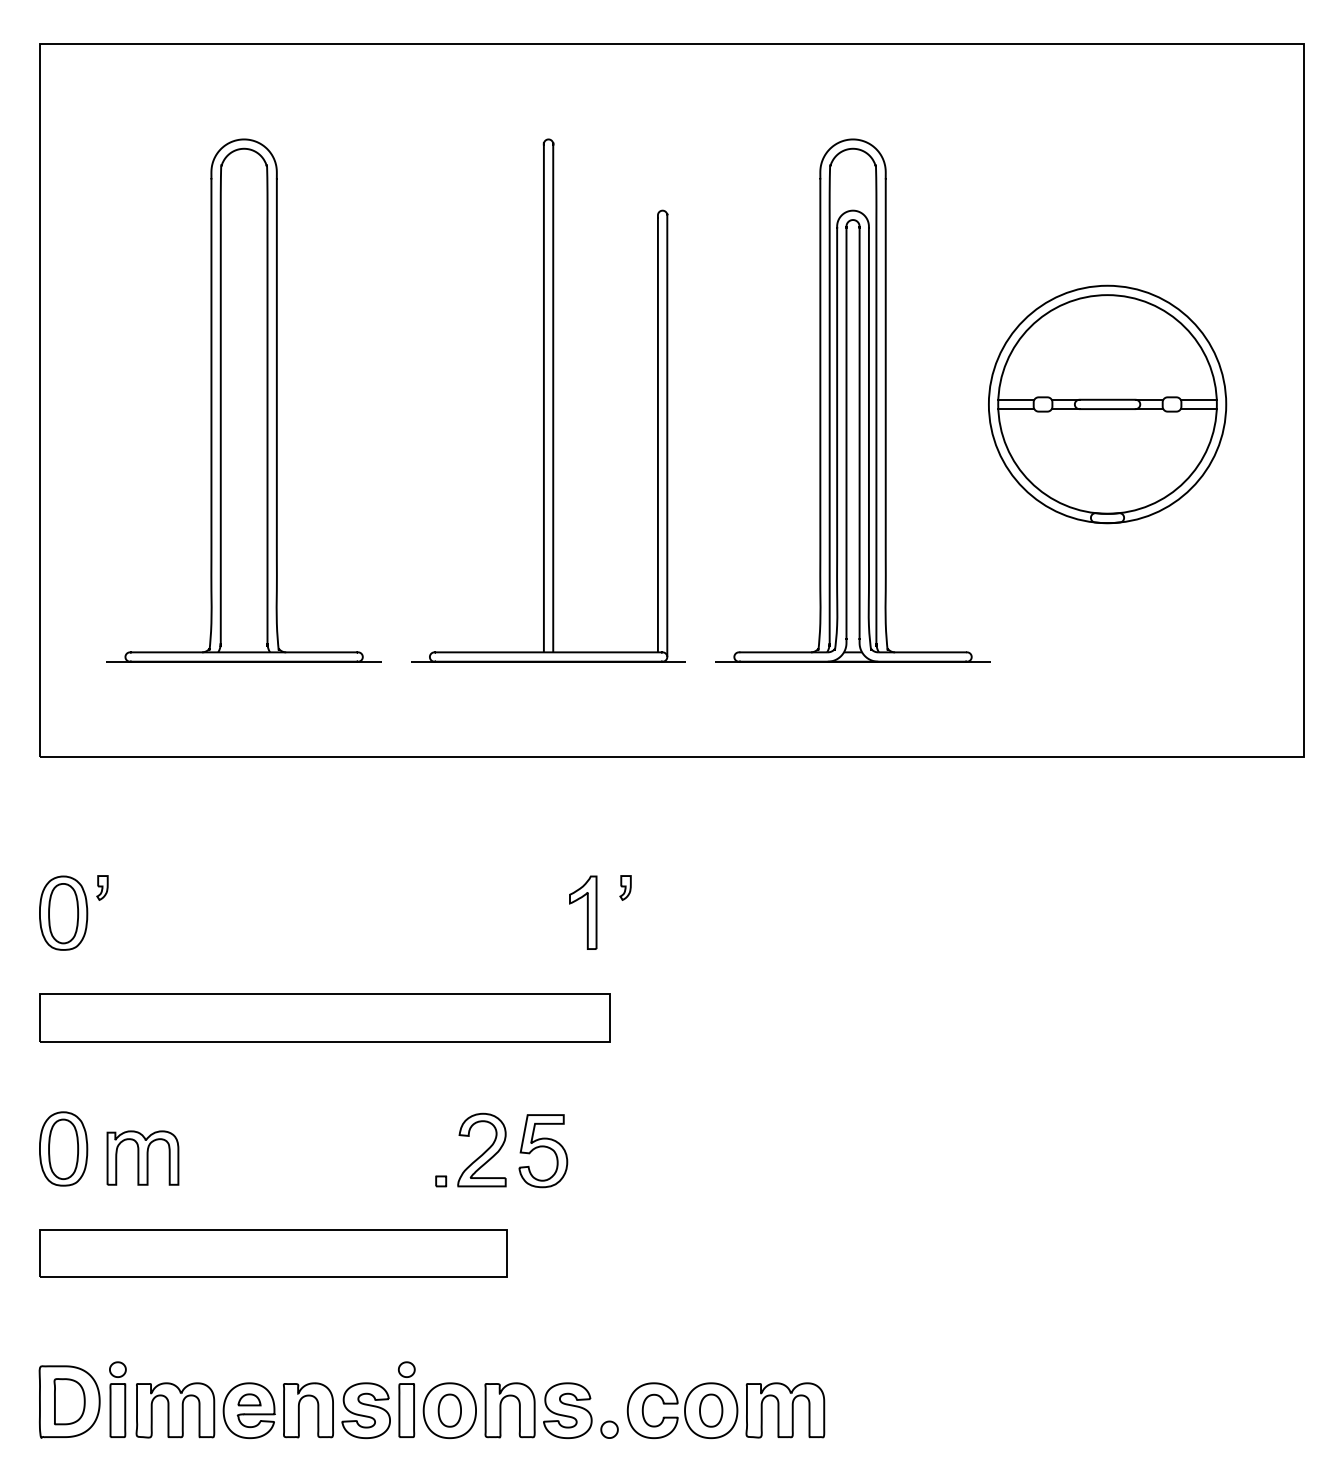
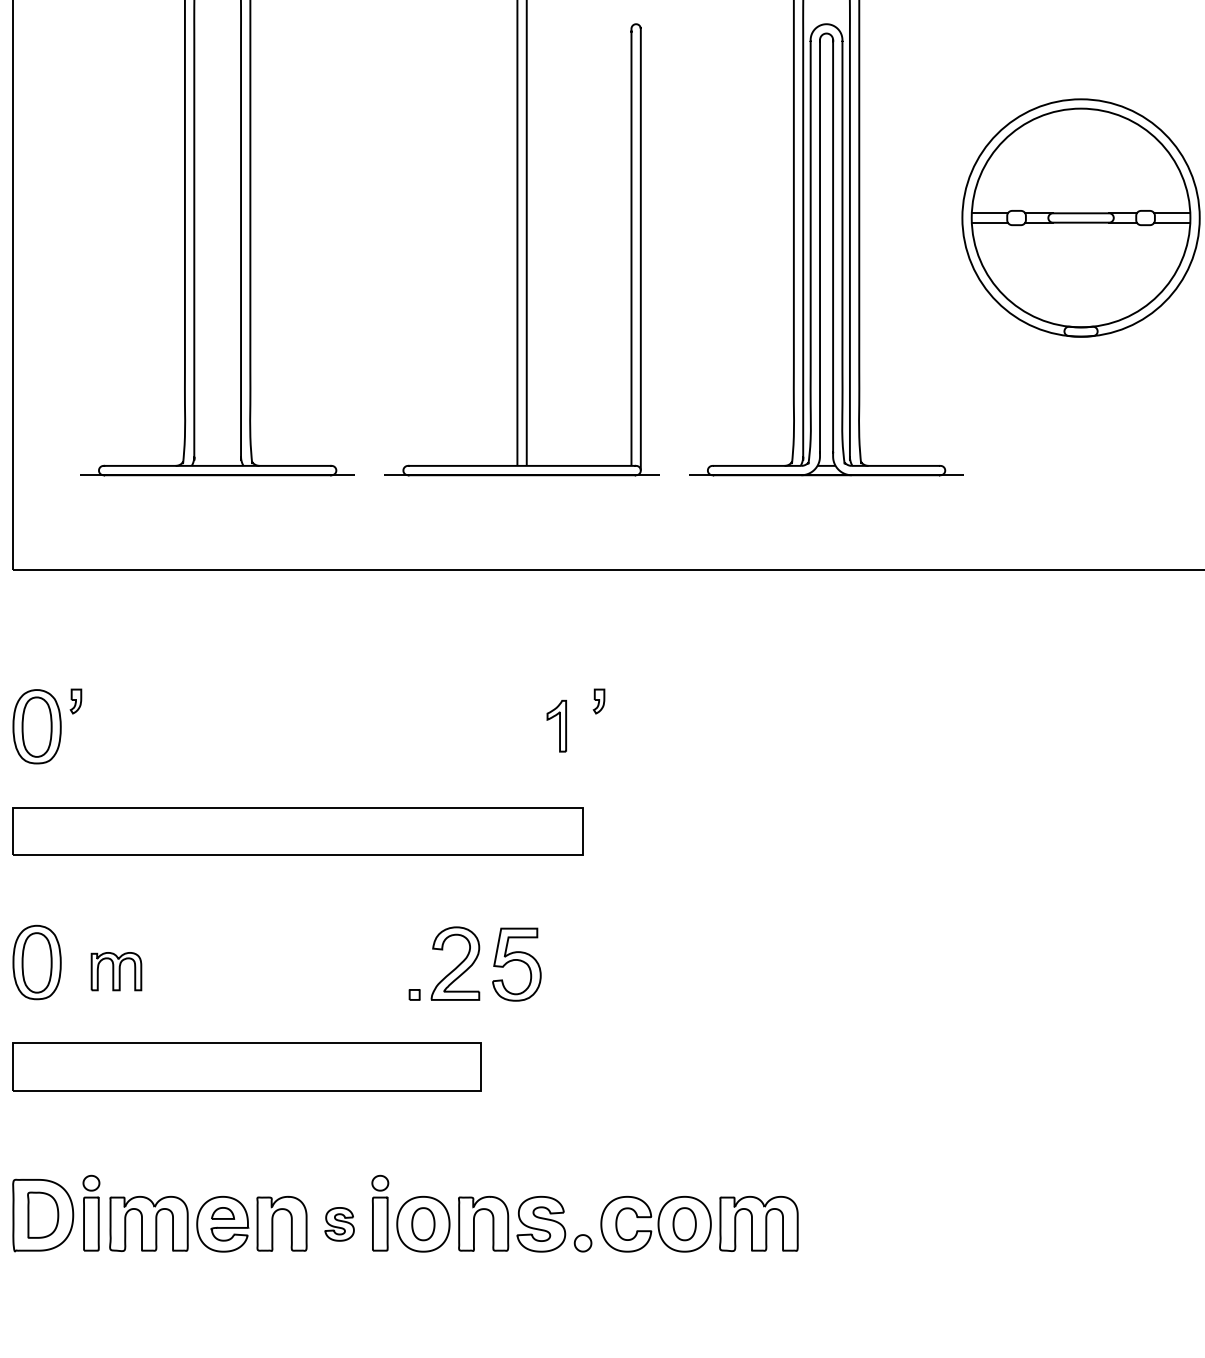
part: (583, 912) -> (557, 726), size x0.7
part: (142, 1157) -> (116, 971), size x0.7
part: (365, 1410) -> (339, 1224), size x0.6

